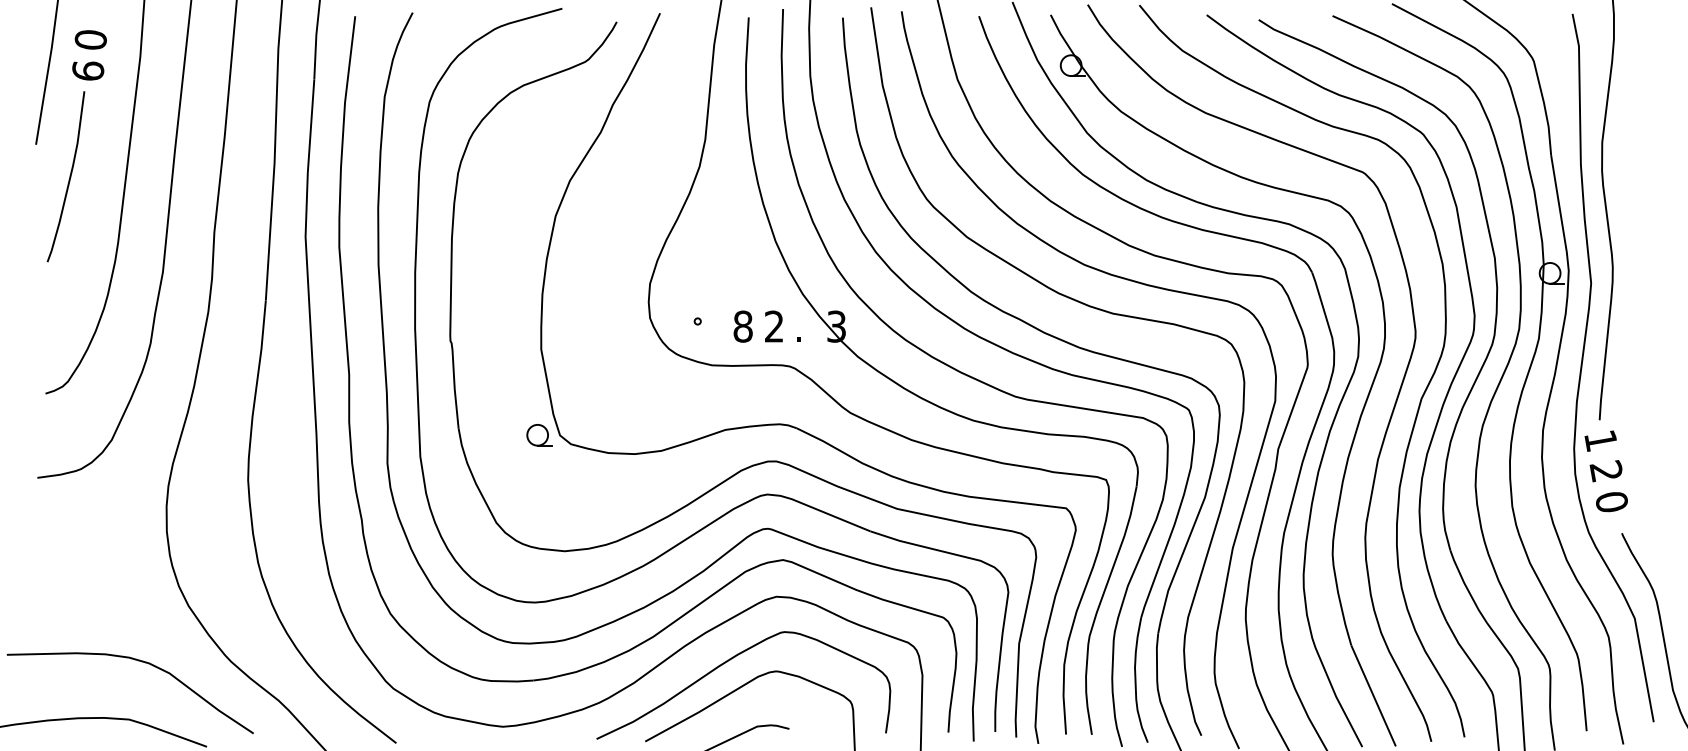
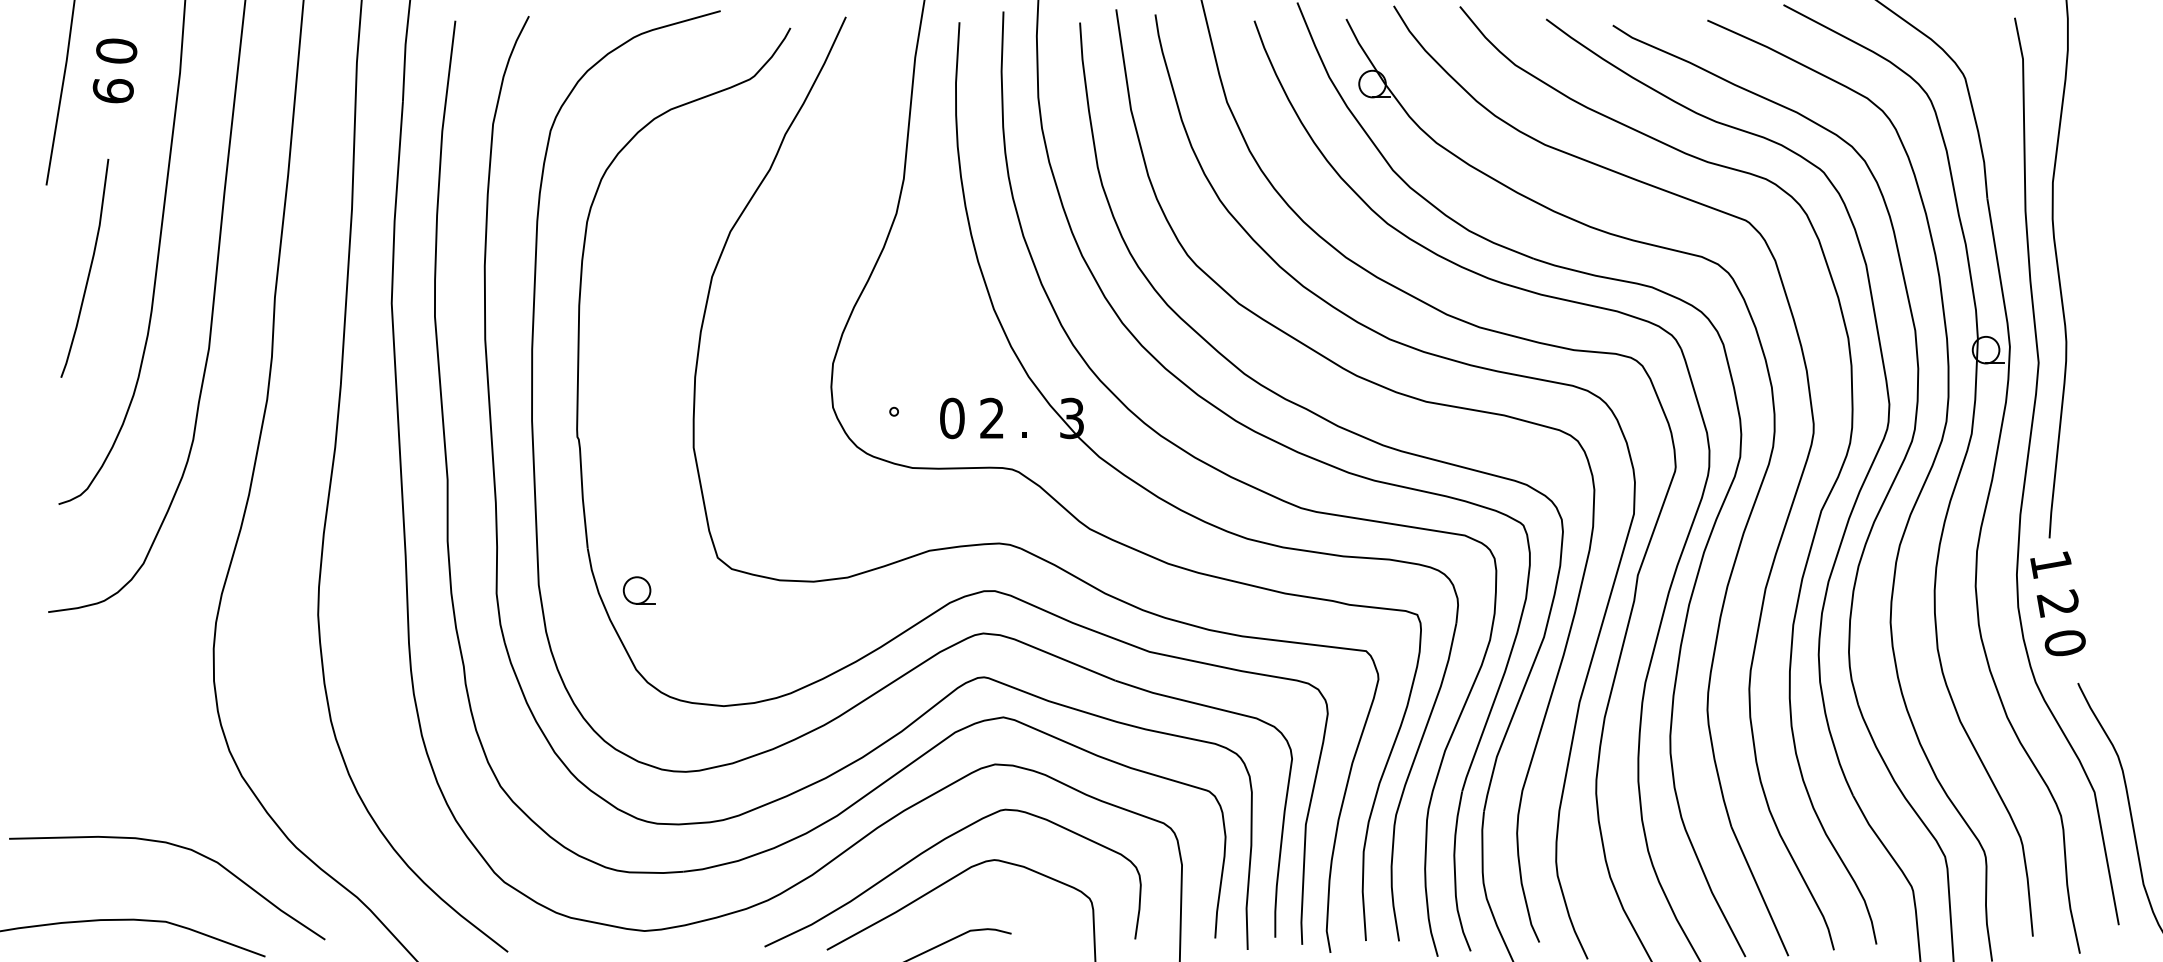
curve: (69, 176) -> (89, 268), moved
text: (743, 326) -> (952, 418), 8 -> 0
part: (538, 435) -> (638, 590), moved

